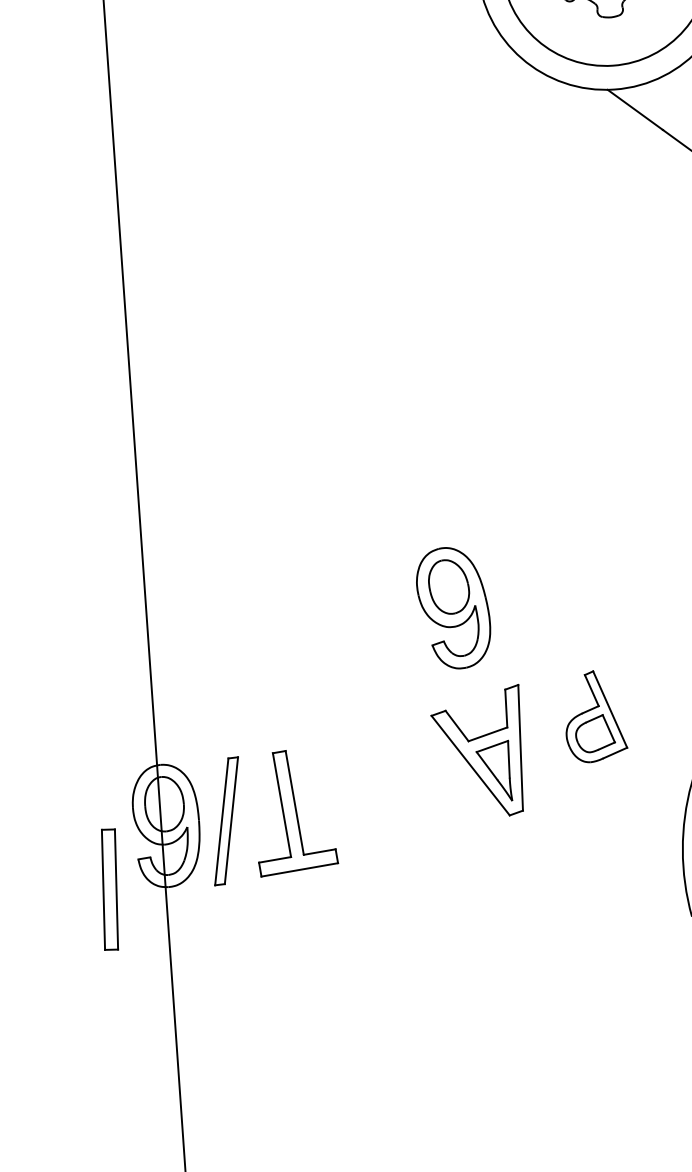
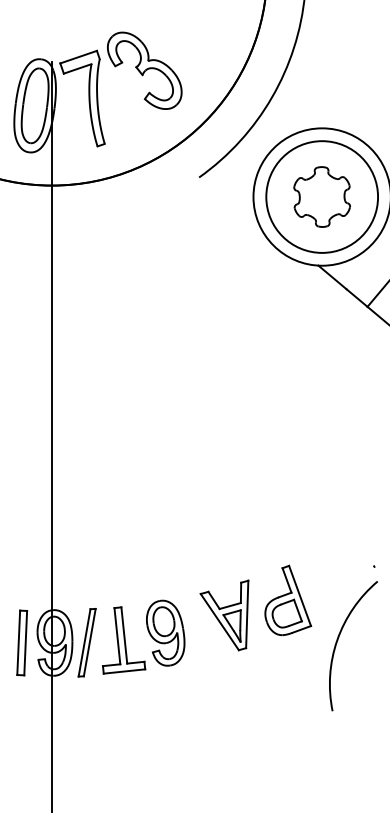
part: (453, 606) -> (165, 632), moved
part: (595, 716) -> (288, 600), size x1.43
part: (110, 888) -> (22, 642), moved

